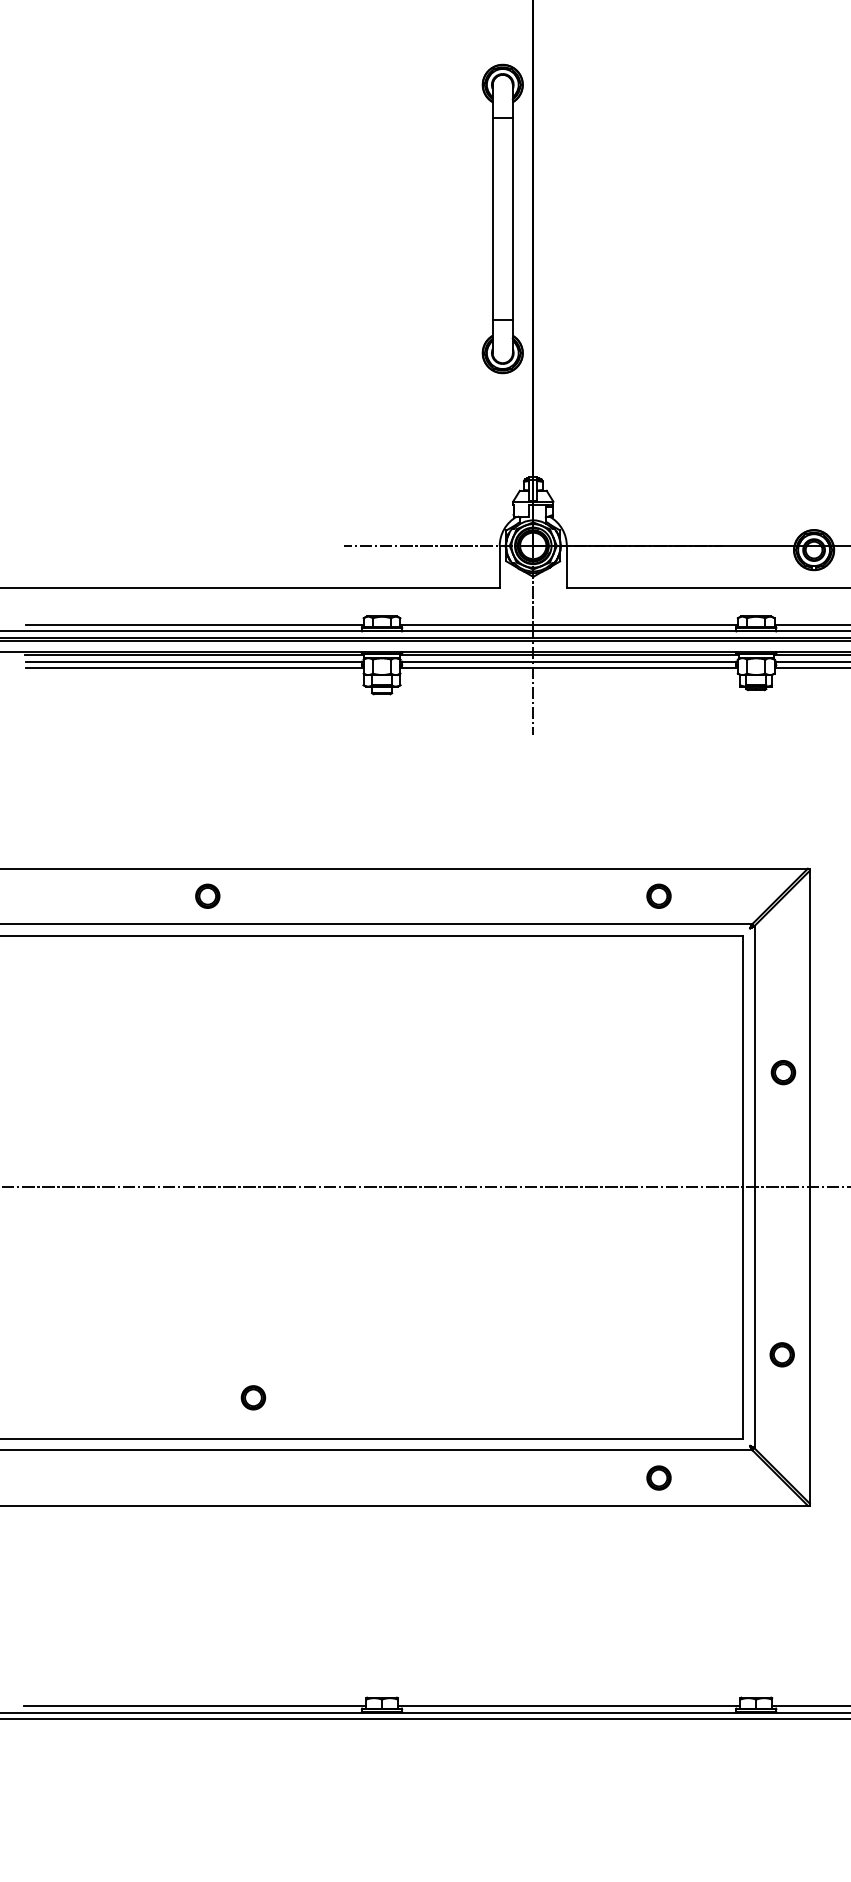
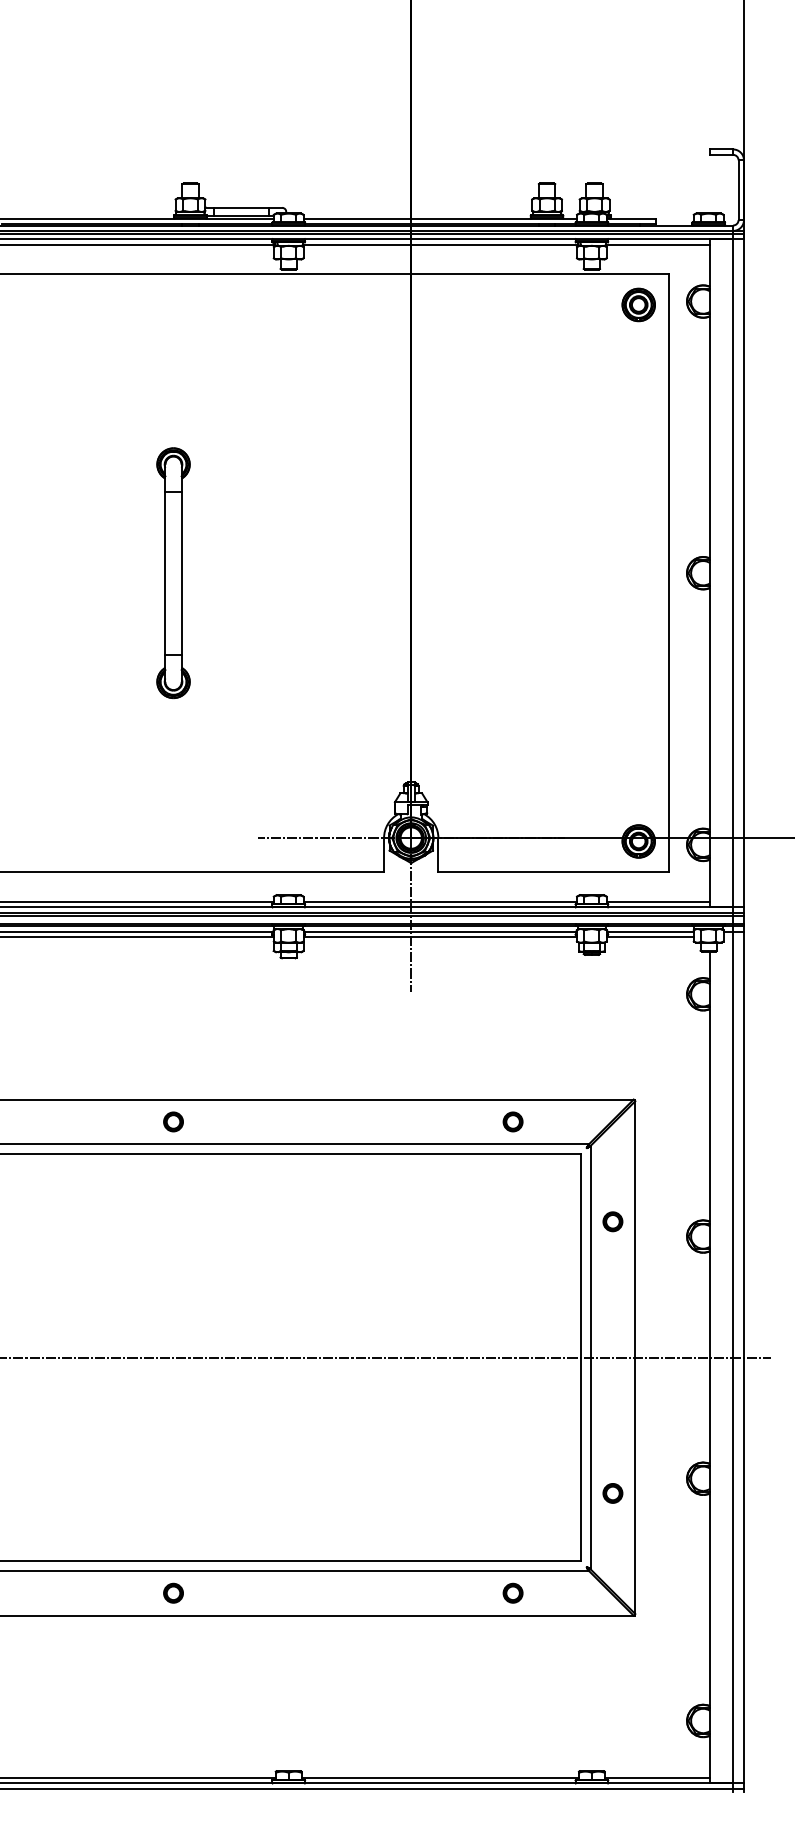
part: (502, 219) -> (173, 573), moved
part: (207, 895) -> (173, 1121), moved
part: (782, 1072) -> (612, 1221), moved
part: (253, 1396) -> (173, 1592), moved

